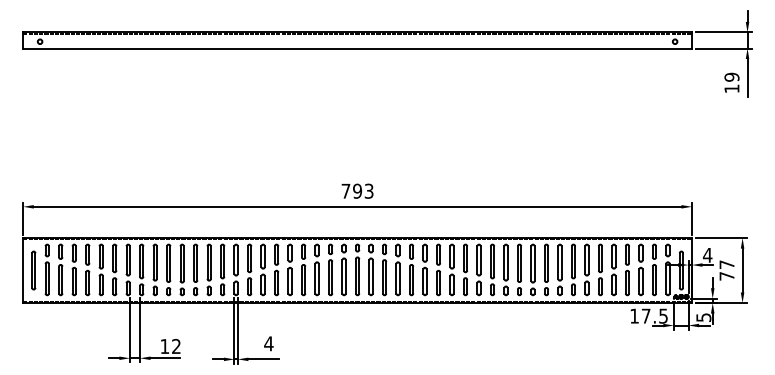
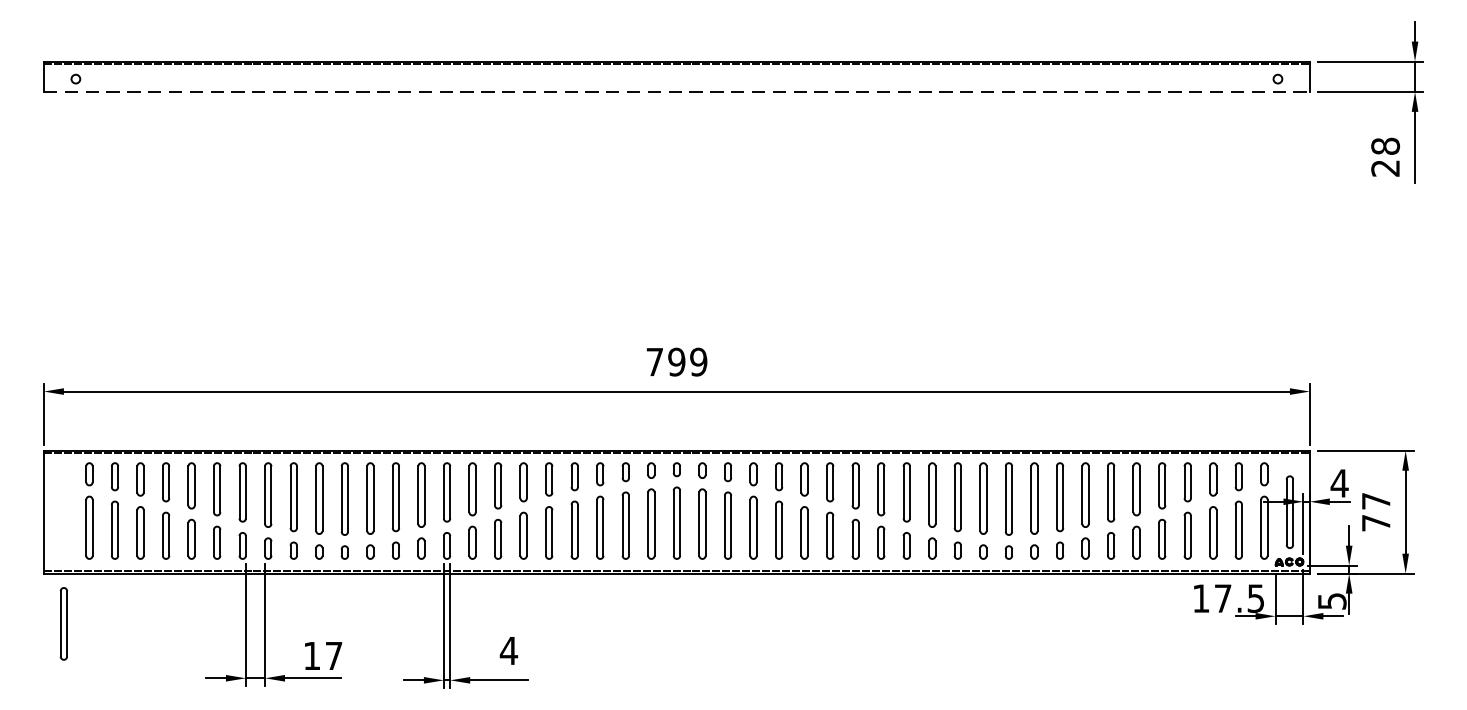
line: (358, 48) -> (678, 91), solid -> dashed
text: (731, 82) -> (1384, 156), 19 -> 28
text: (368, 190) -> (697, 360), 793 -> 799
part: (33, 270) -> (63, 623), moved
text: (176, 346) -> (334, 655), 12 -> 17

